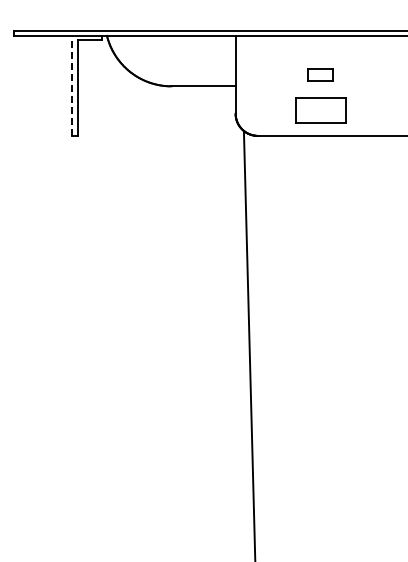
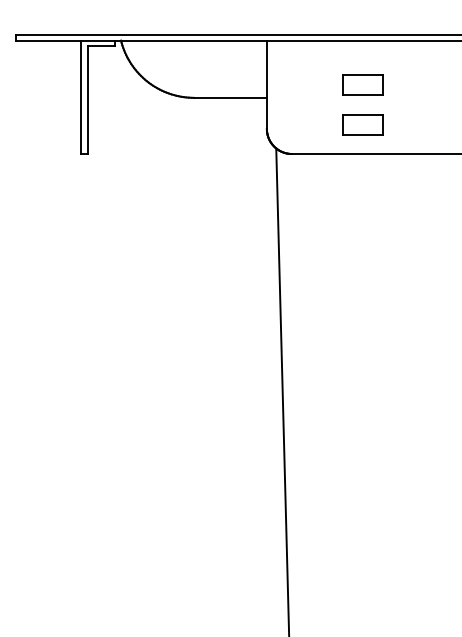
part: (320, 74) -> (363, 84), size x1.43
line: (71, 85) -> (80, 96), dashed -> solid
part: (320, 110) -> (363, 125), size x0.71

